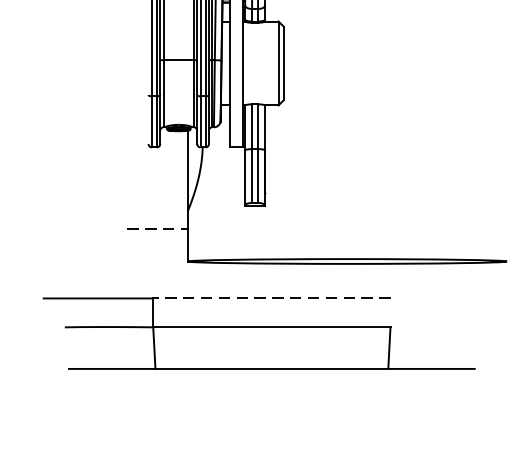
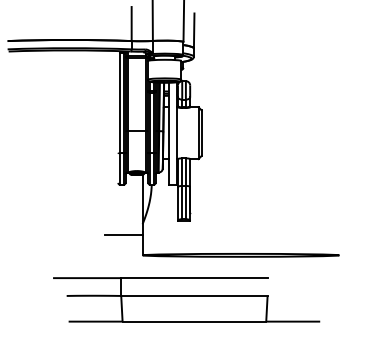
line: (156, 229) -> (123, 235), dashed -> solid
line: (270, 299) -> (193, 278), dashed -> solid

